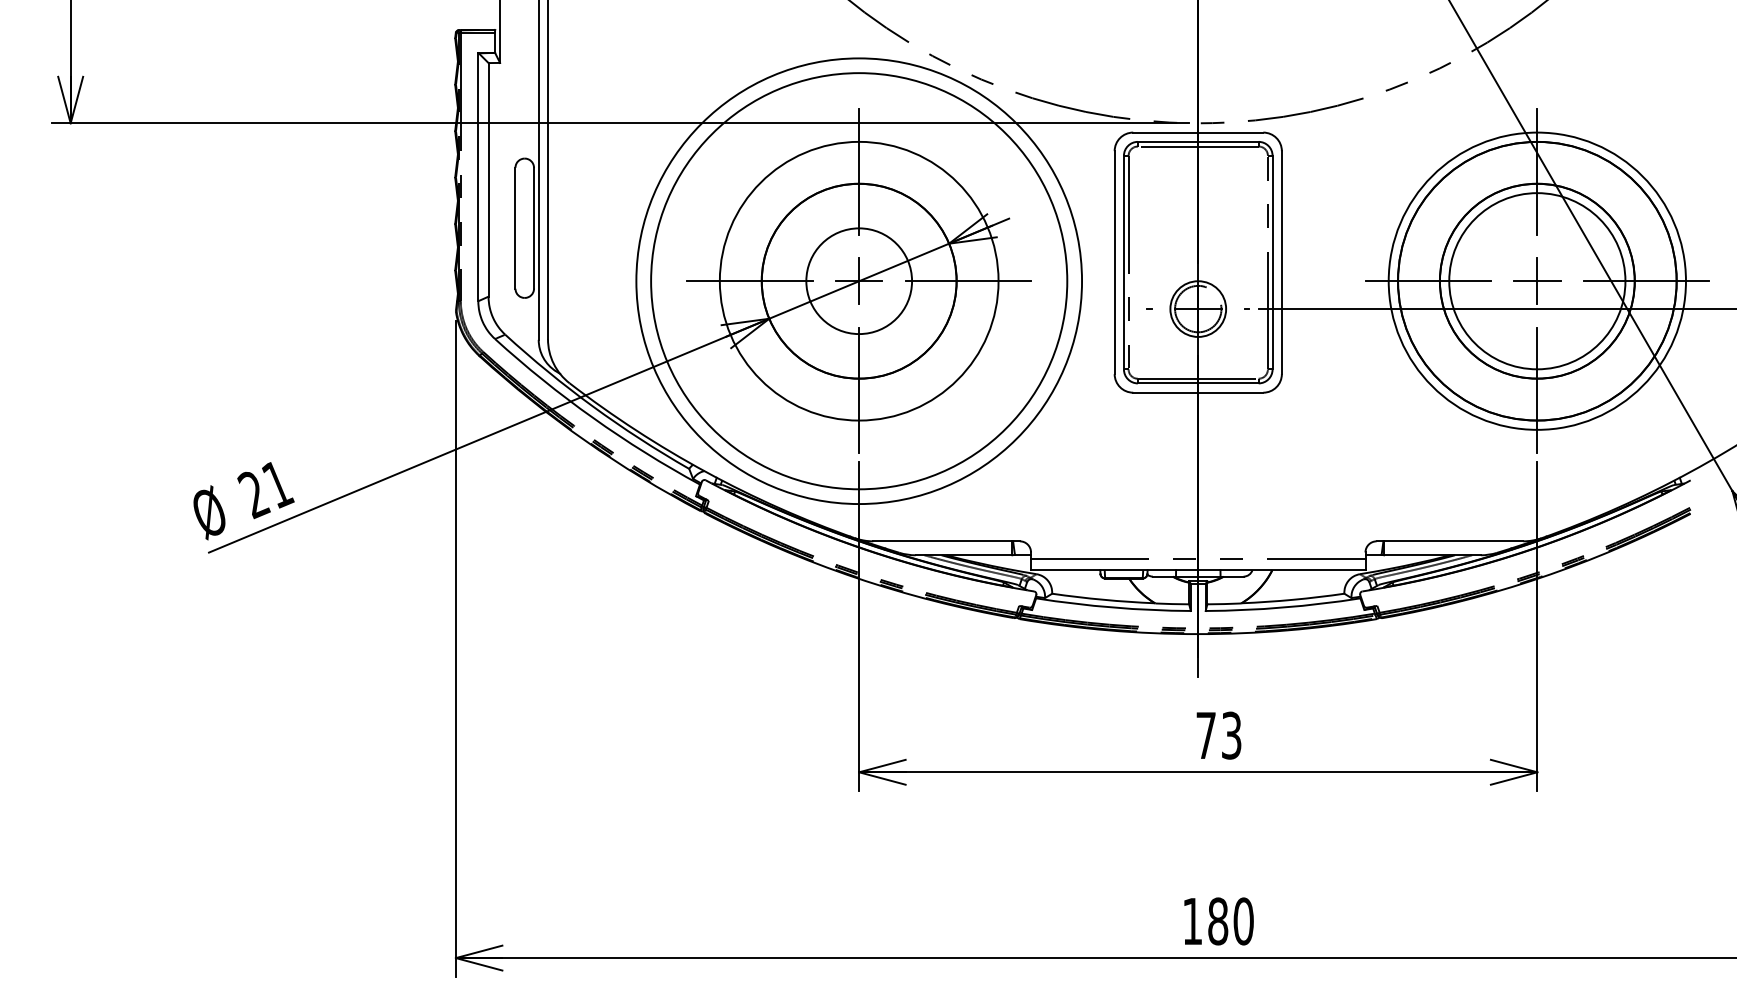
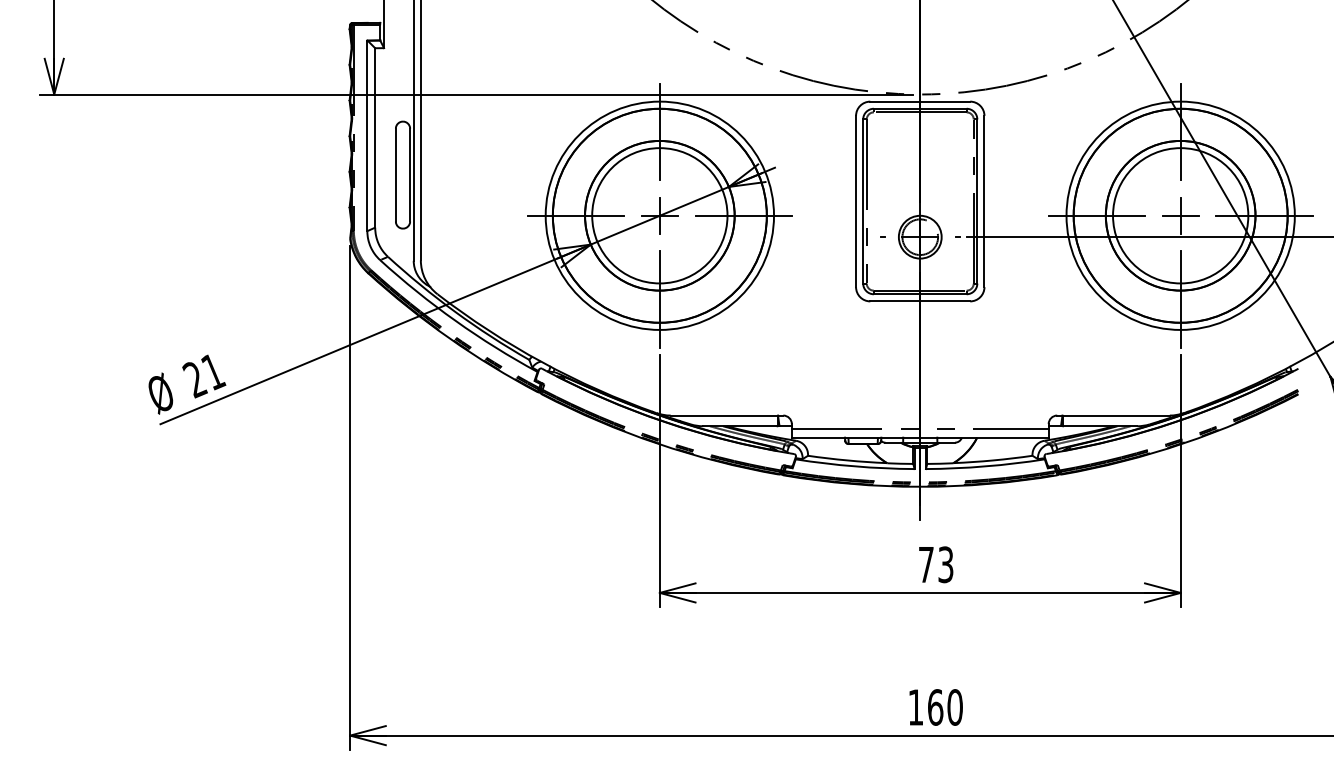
circle: (858, 280) -> (659, 215), size x0.62
circle: (858, 280) -> (659, 215), size x0.71
circle: (859, 281) -> (660, 216), size x1.67
text: (1218, 921) -> (935, 707), 180 -> 160

